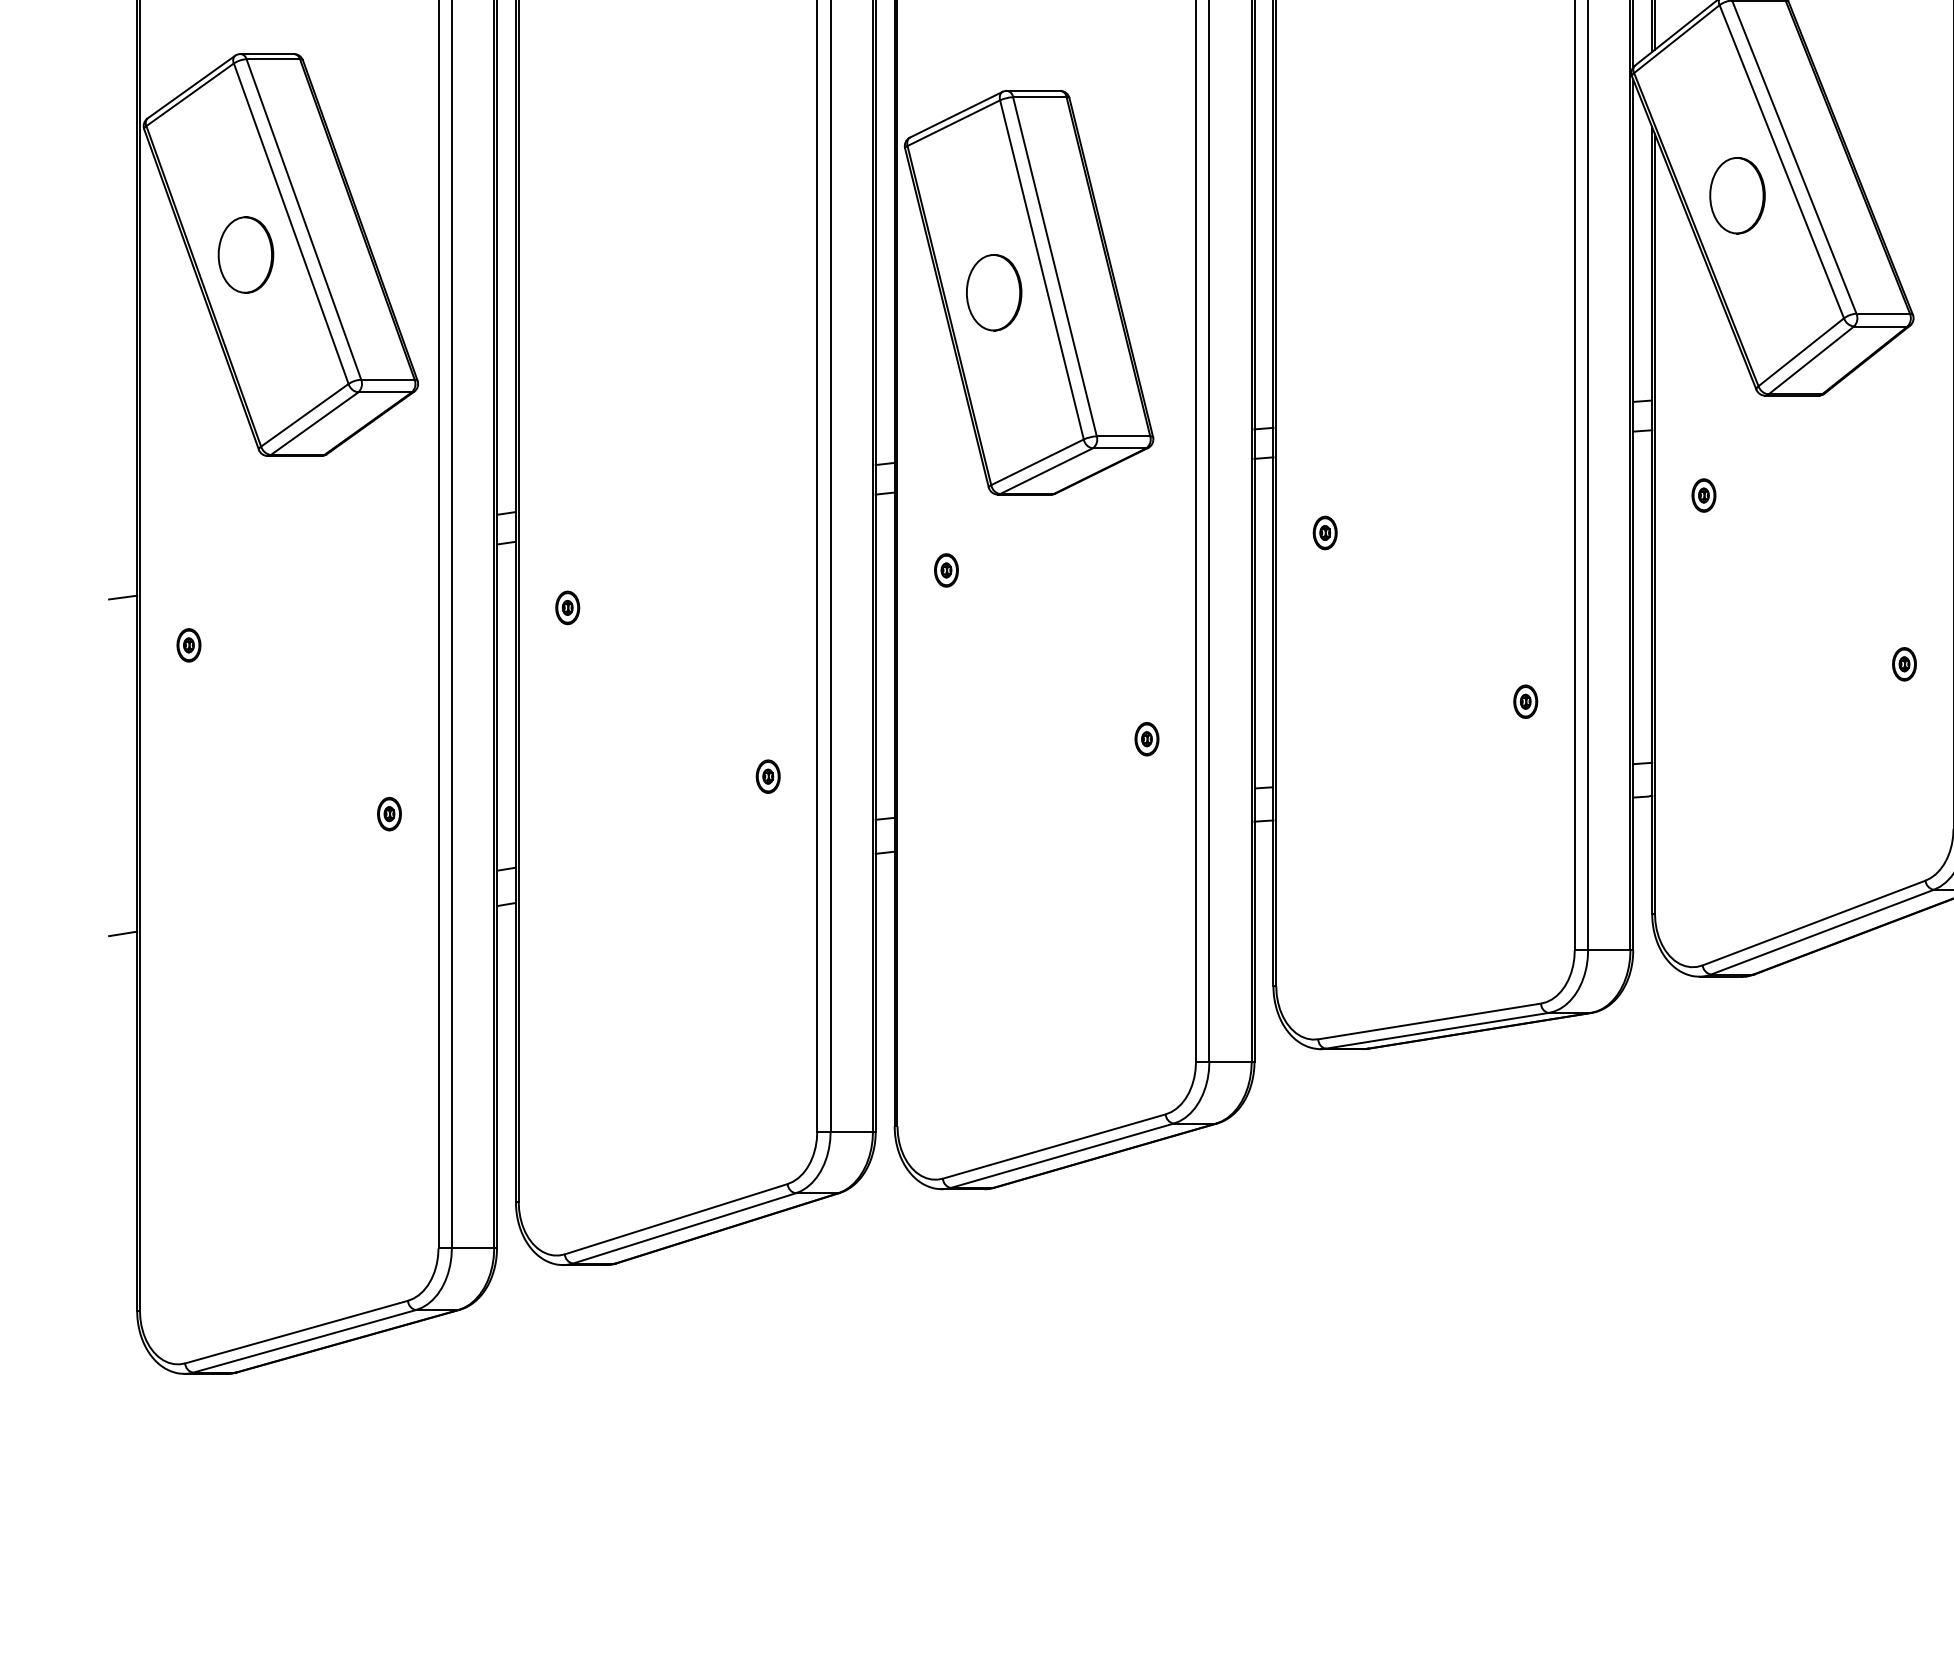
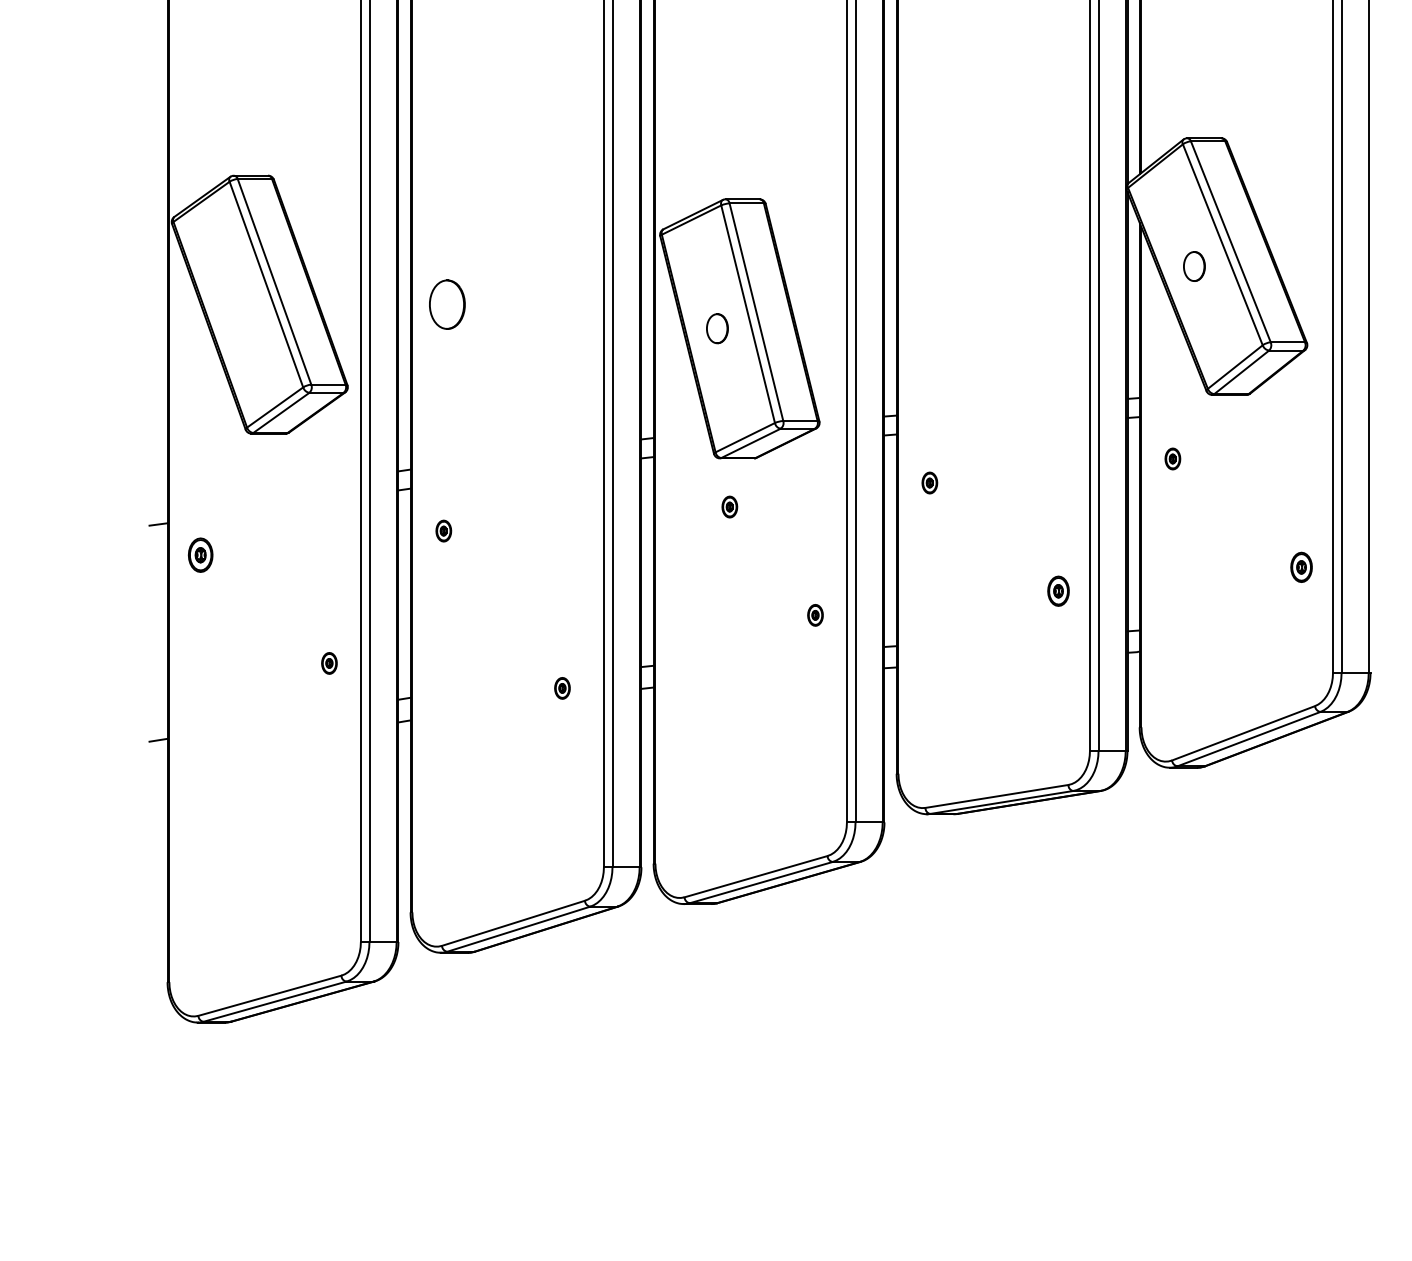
part: (1737, 195) -> (1194, 266), size x0.6
part: (246, 254) -> (447, 304), moved
part: (994, 292) -> (717, 328), size x0.6
part: (945, 569) -> (729, 506), moved
part: (188, 644) -> (200, 554), size x1.6
part: (1904, 663) -> (1301, 566), size x1.4
part: (1525, 702) -> (1058, 591), size x1.4
part: (768, 776) -> (562, 688), moved

